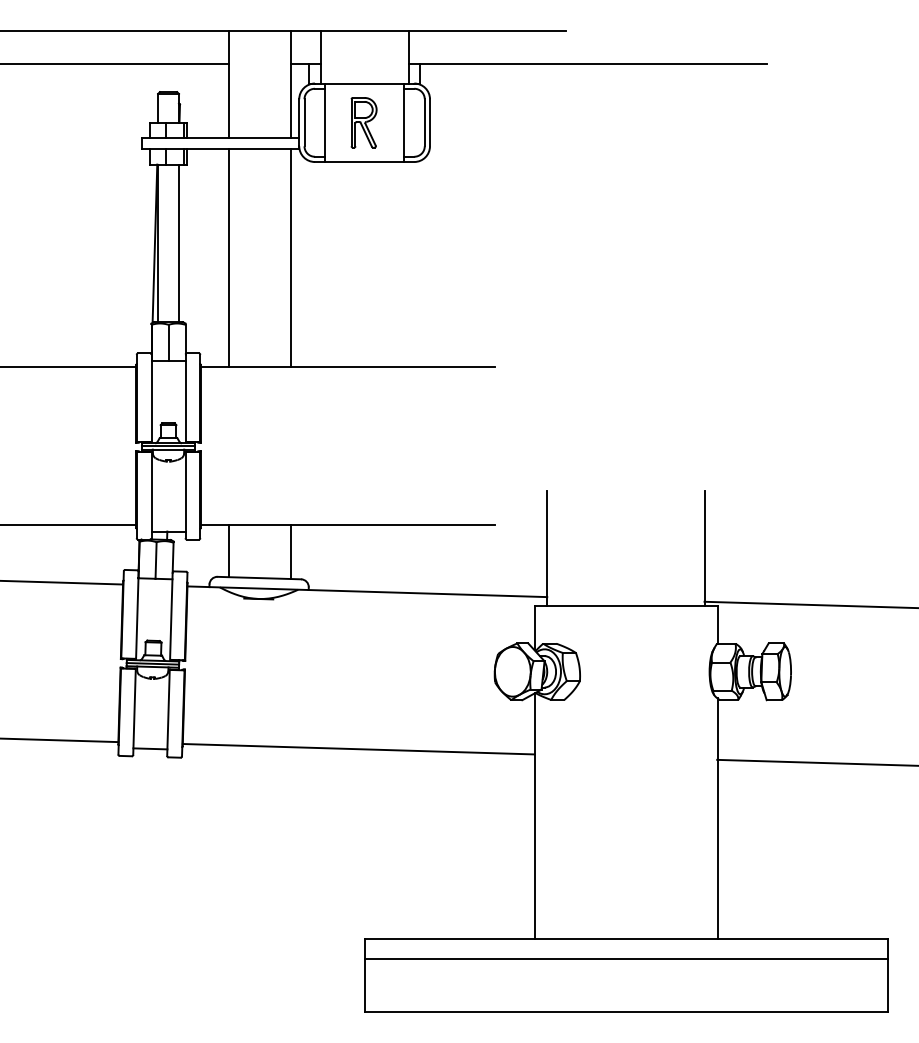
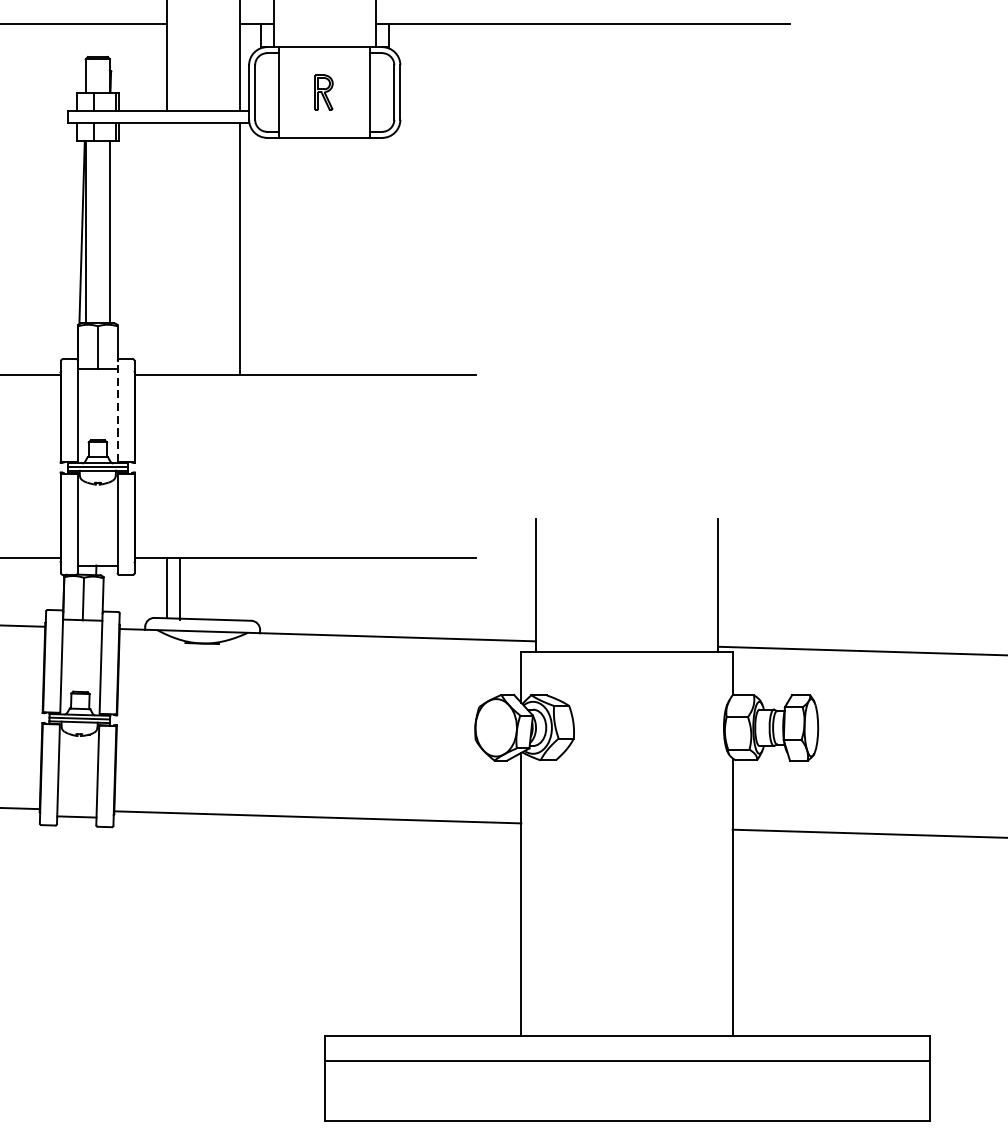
part: (363, 122) -> (323, 92), size x0.6
line: (228, 257) -> (167, 248), removed
line: (185, 398) -> (117, 411), solid -> dashed
line: (291, 551) -> (179, 588), moved

